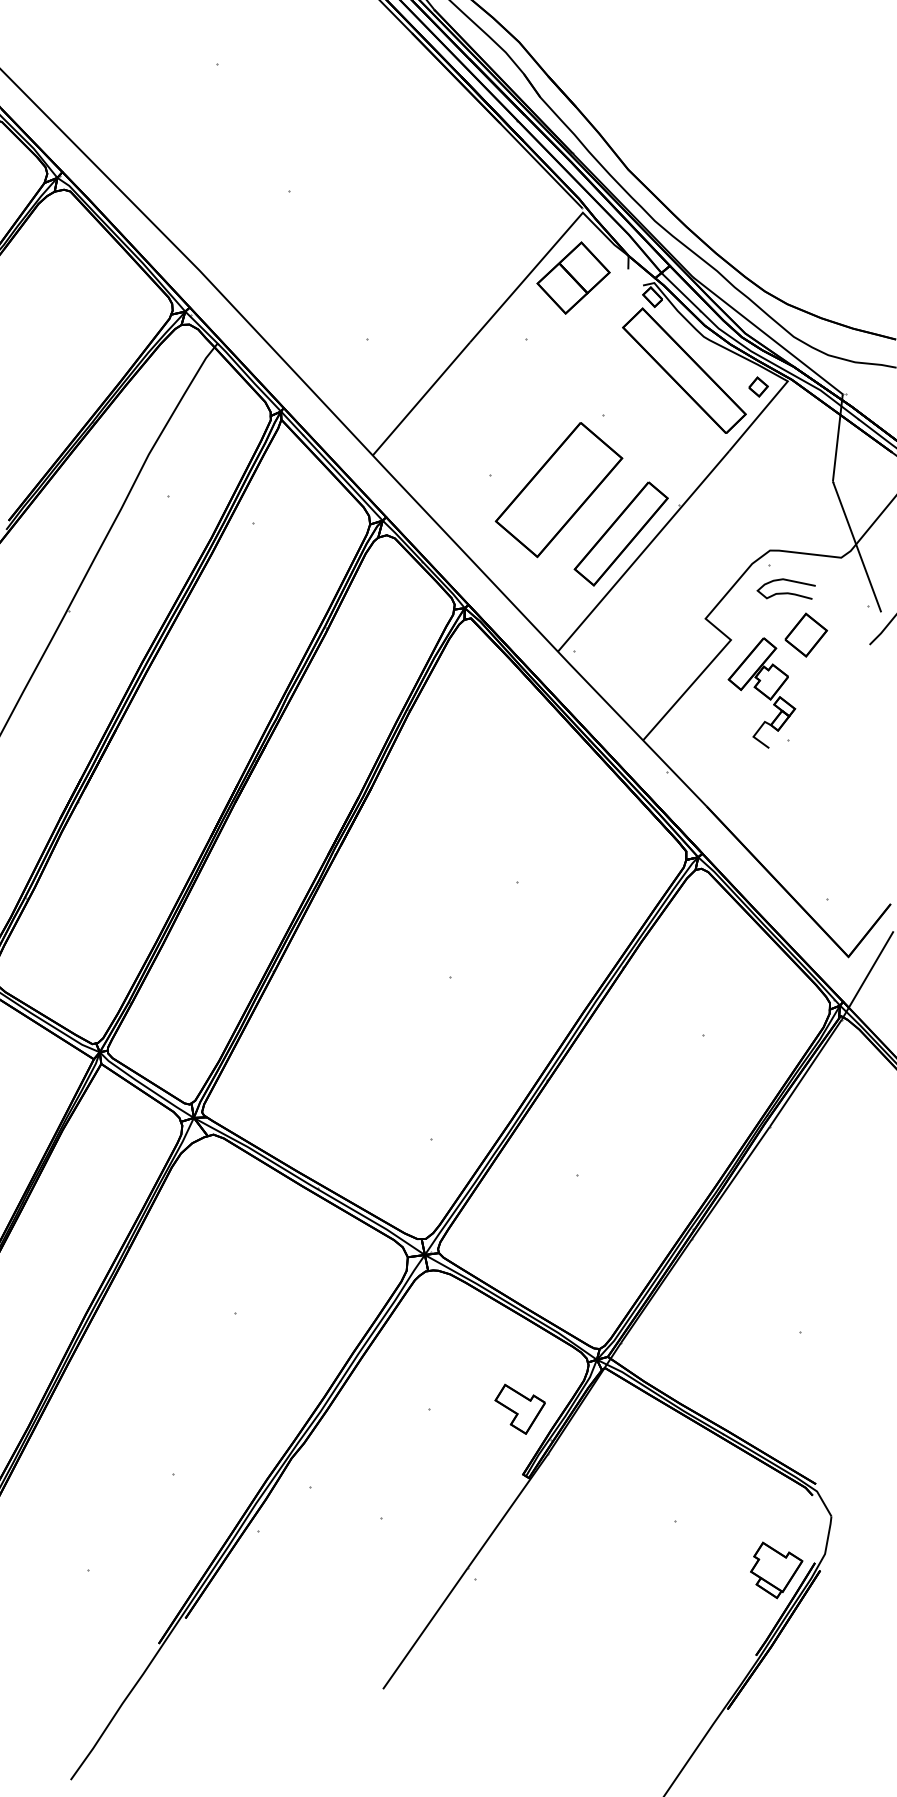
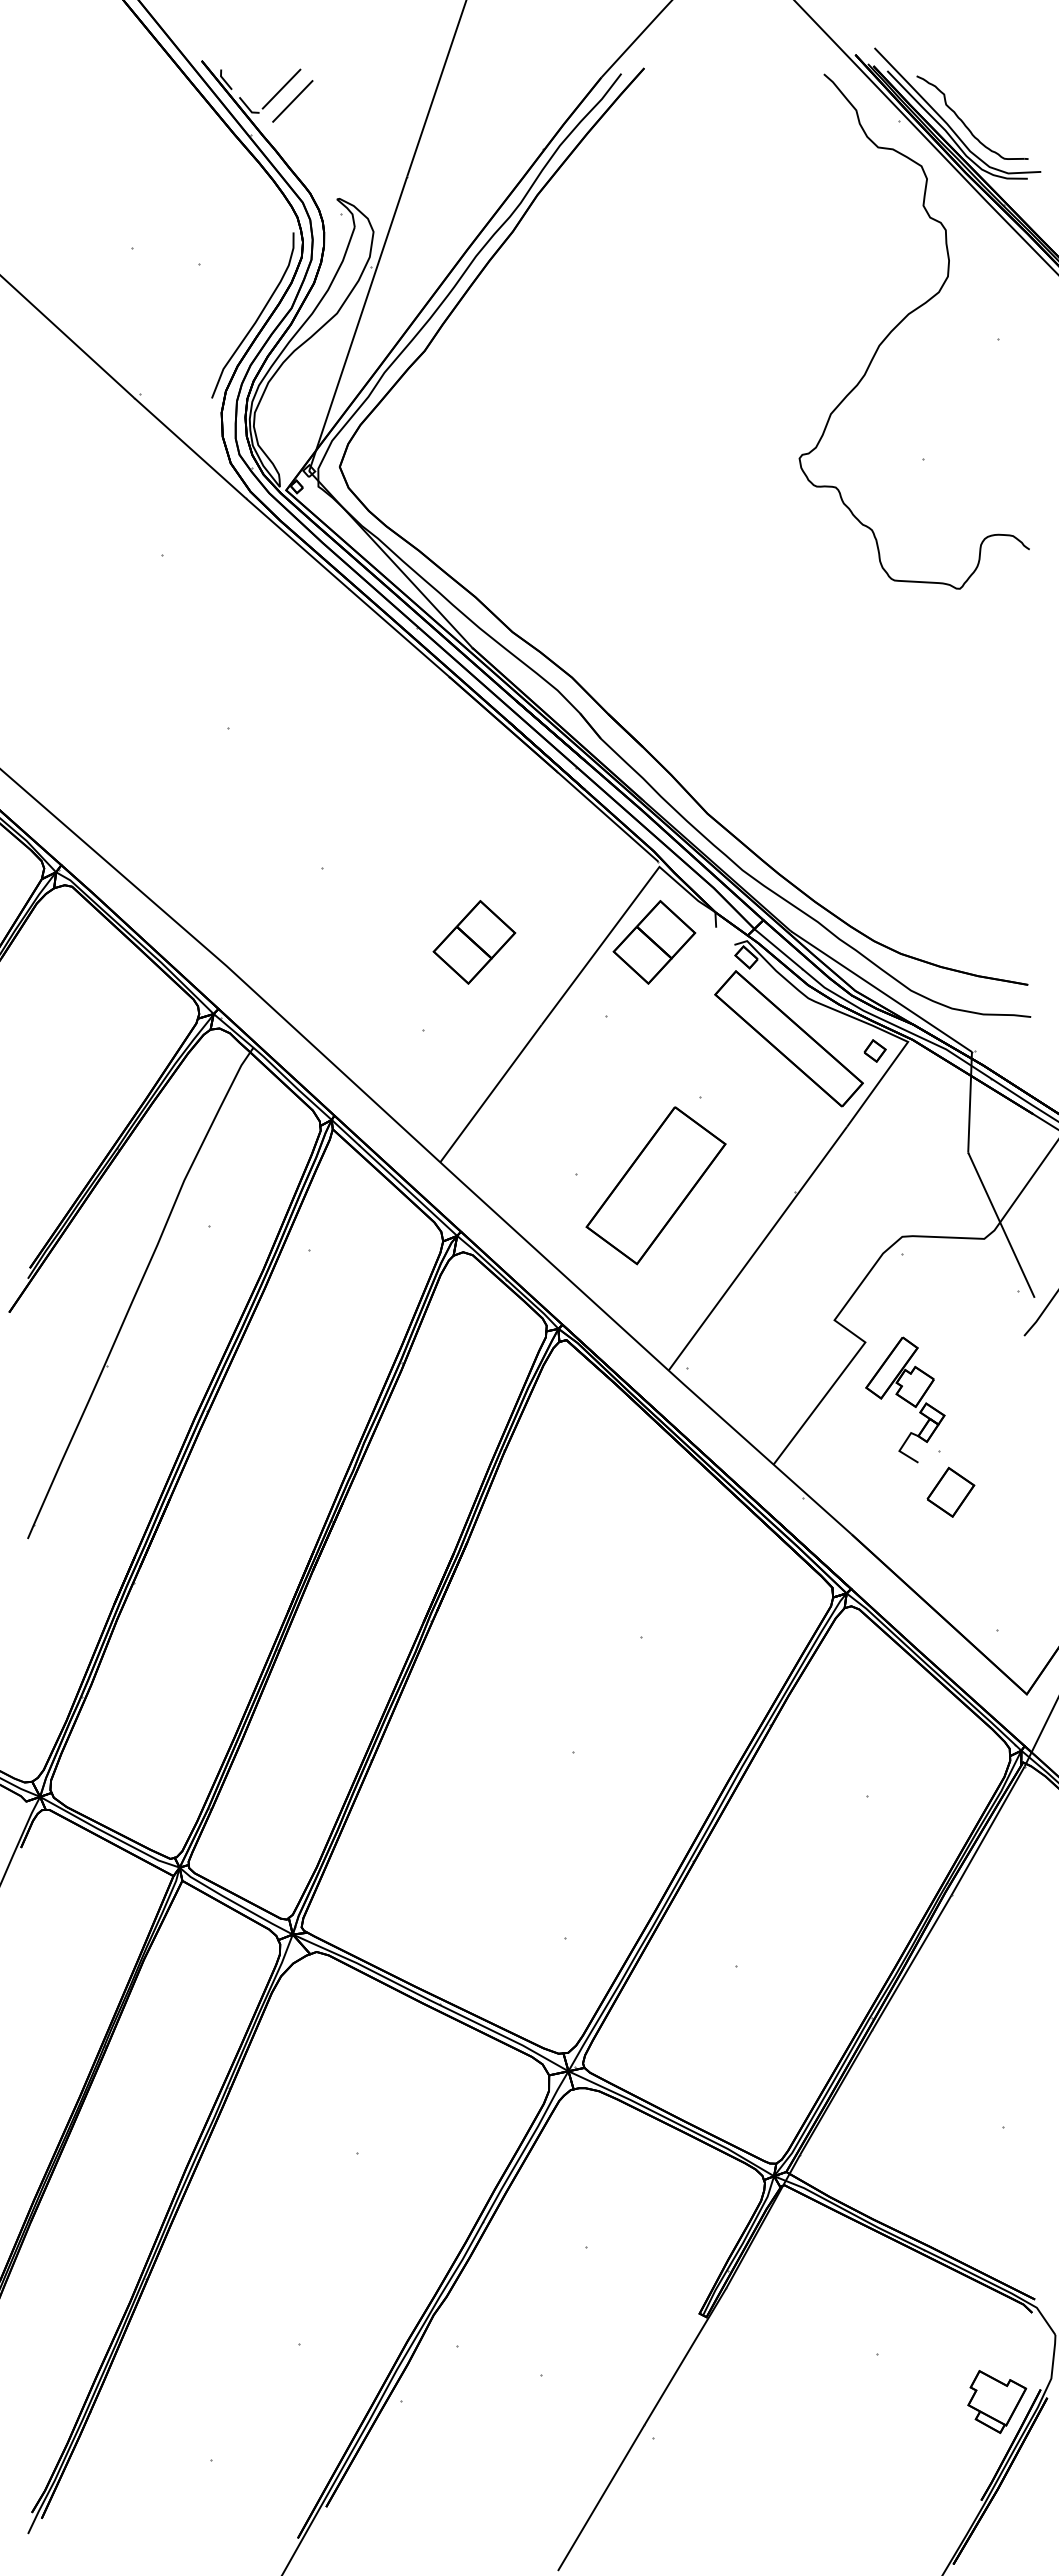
part: (416, 266) -> (474, 942), added
part: (620, 533) -> (730, 1230), removed
curve: (785, 592) -> (923, 1283), removed
part: (805, 634) -> (950, 1491), moved
part: (519, 1409) -> (689, 2239), removed

